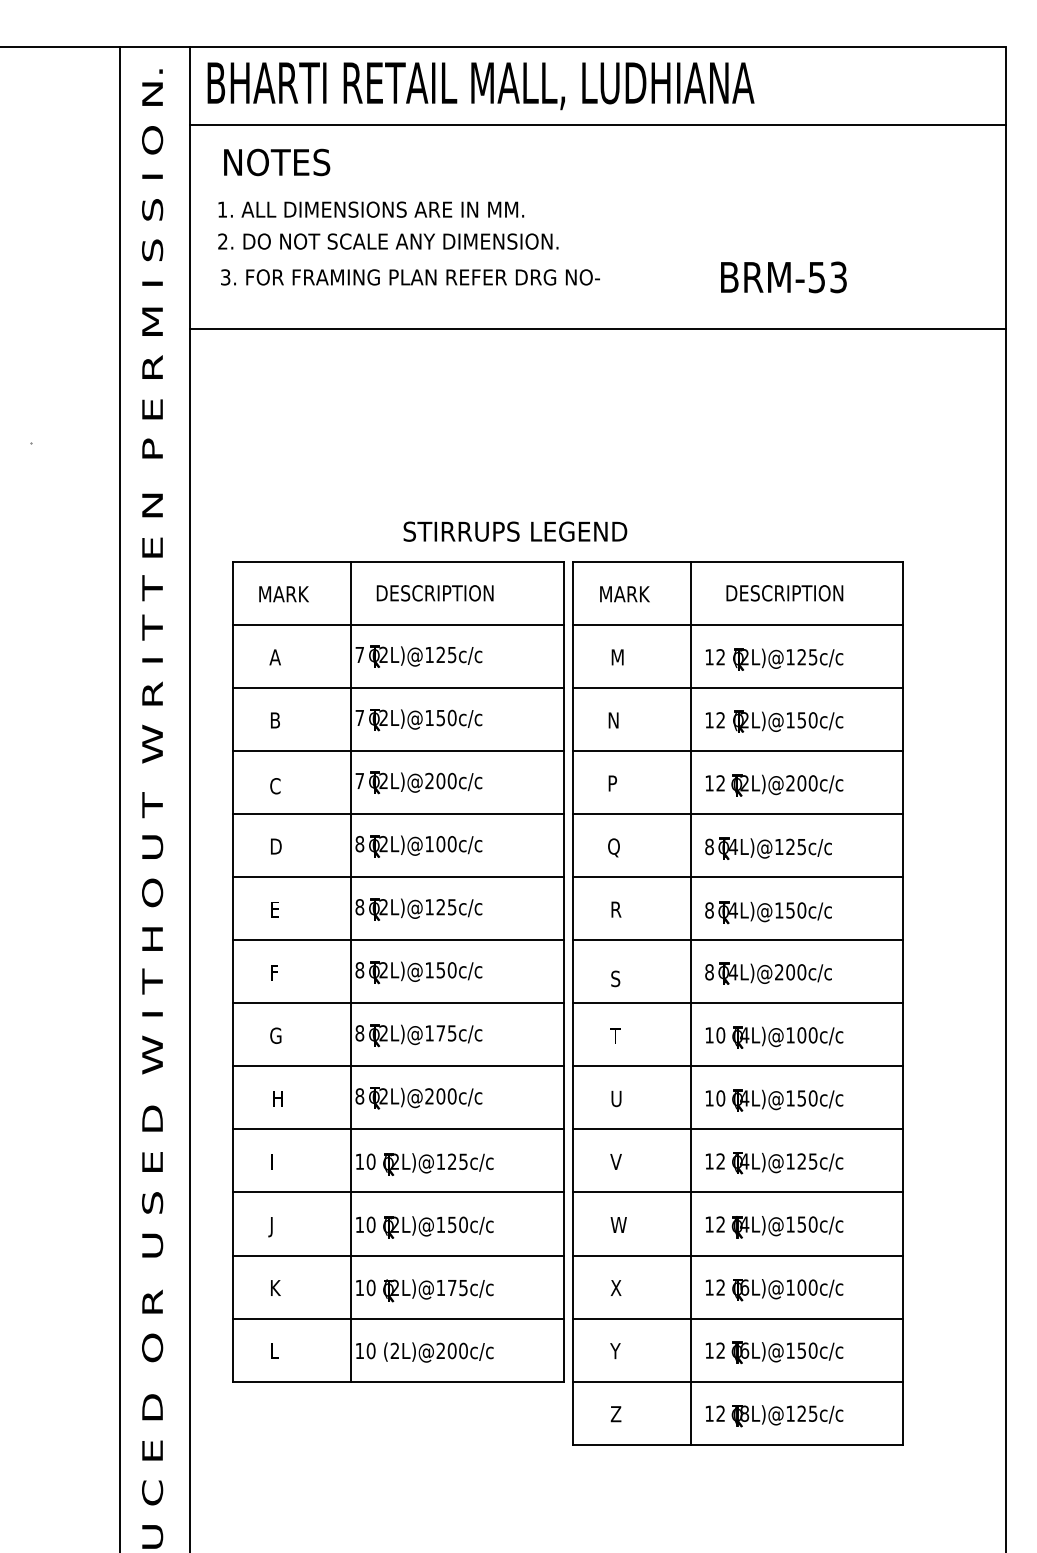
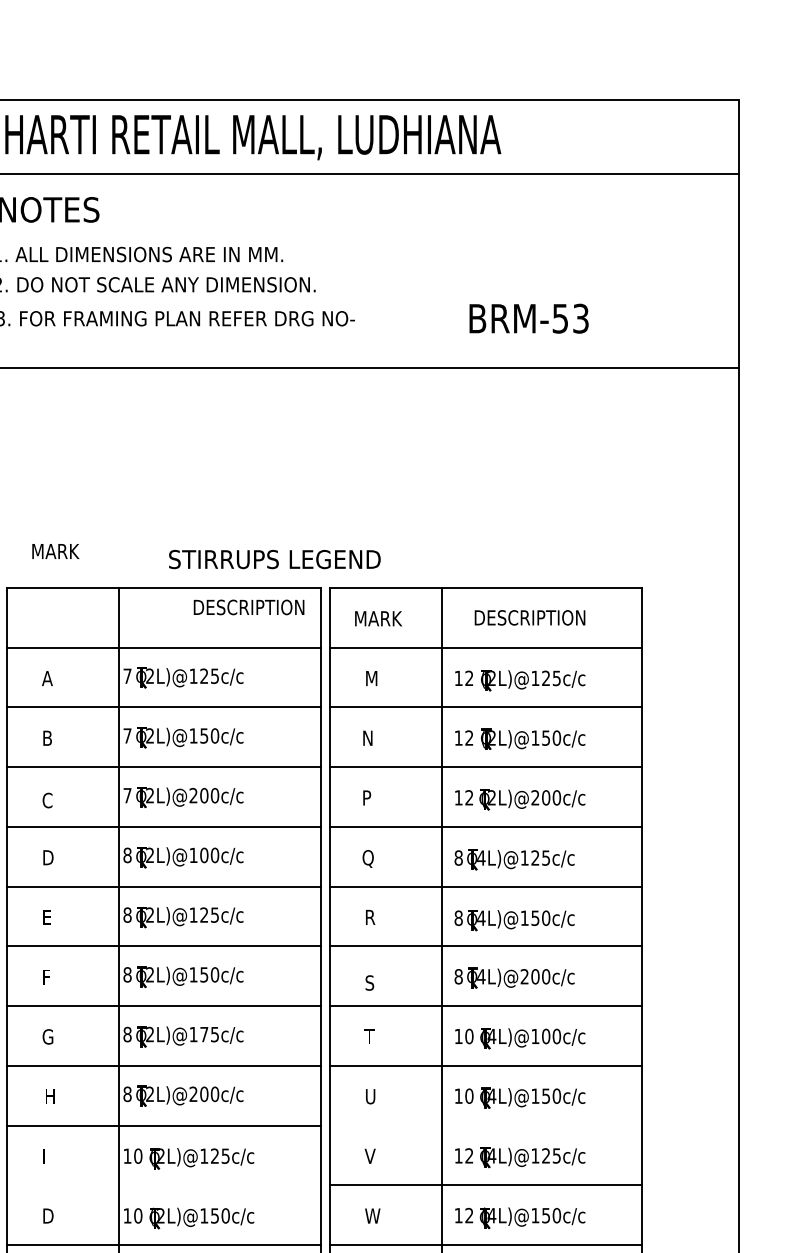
text: (434, 593) -> (248, 607), moved
text: (283, 594) -> (55, 551), moved
line: (737, 1129) -> (485, 1125), removed
line: (398, 1192) -> (164, 1185), removed
text: (274, 1227) -> (46, 1218), J -> D

